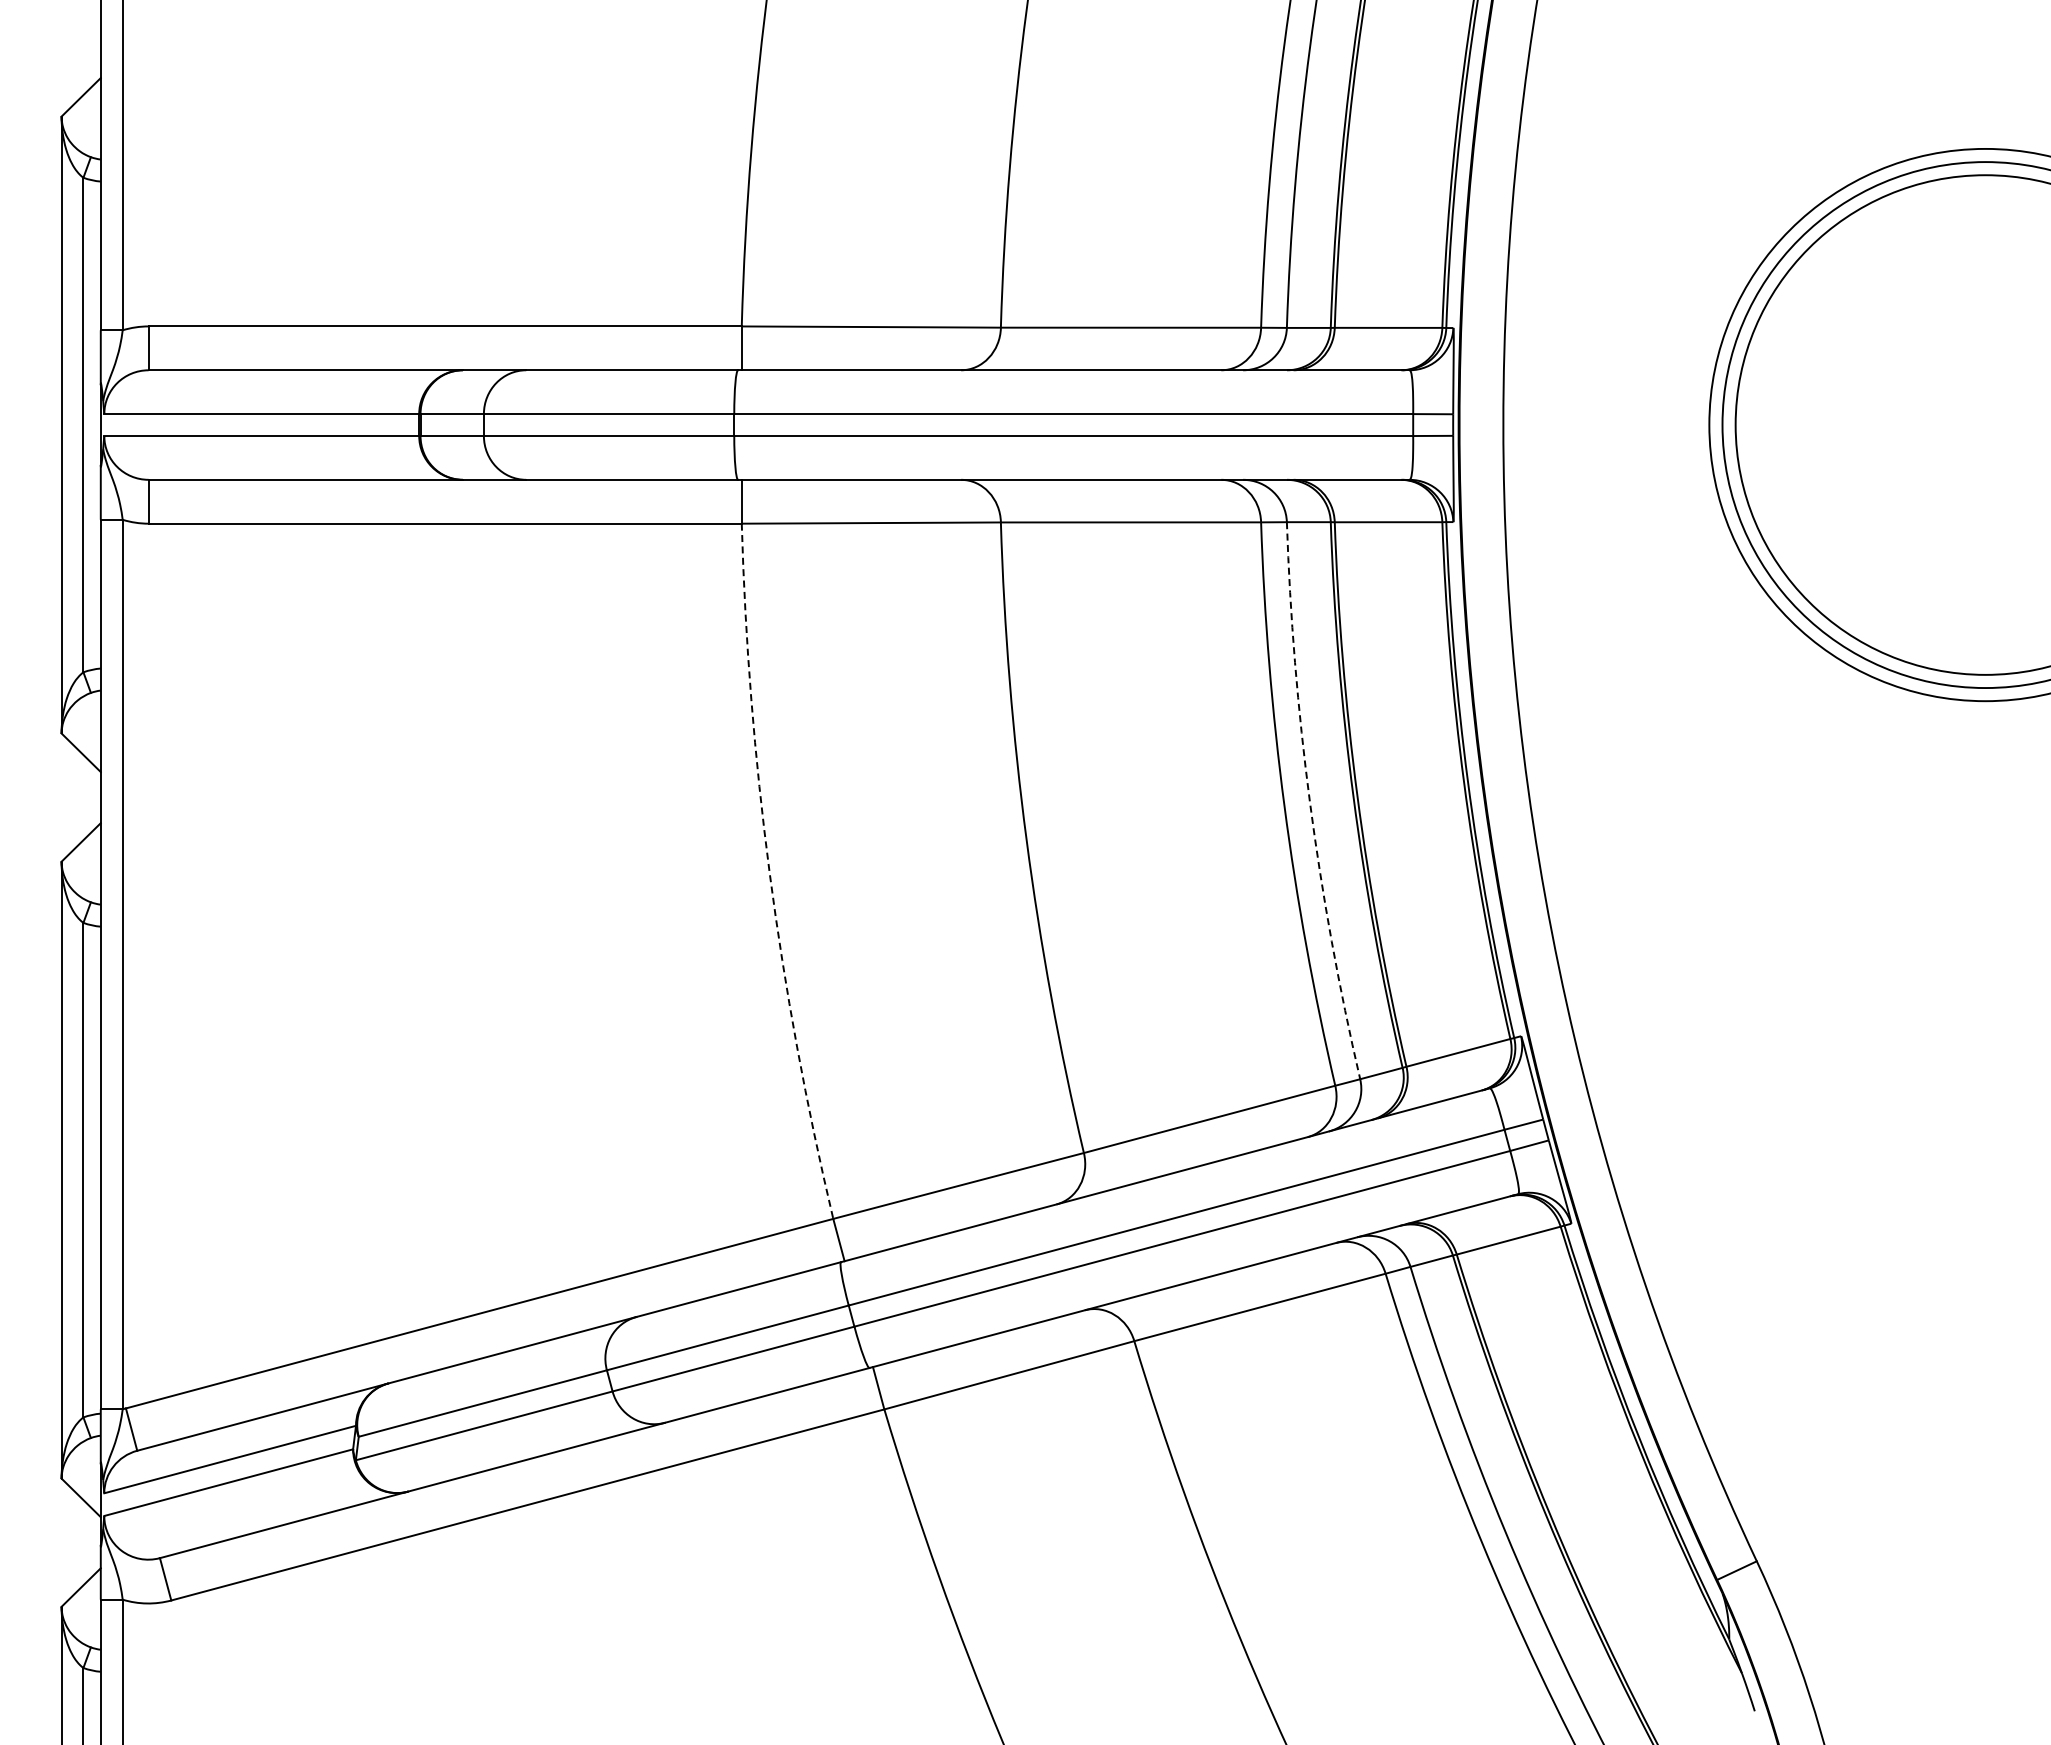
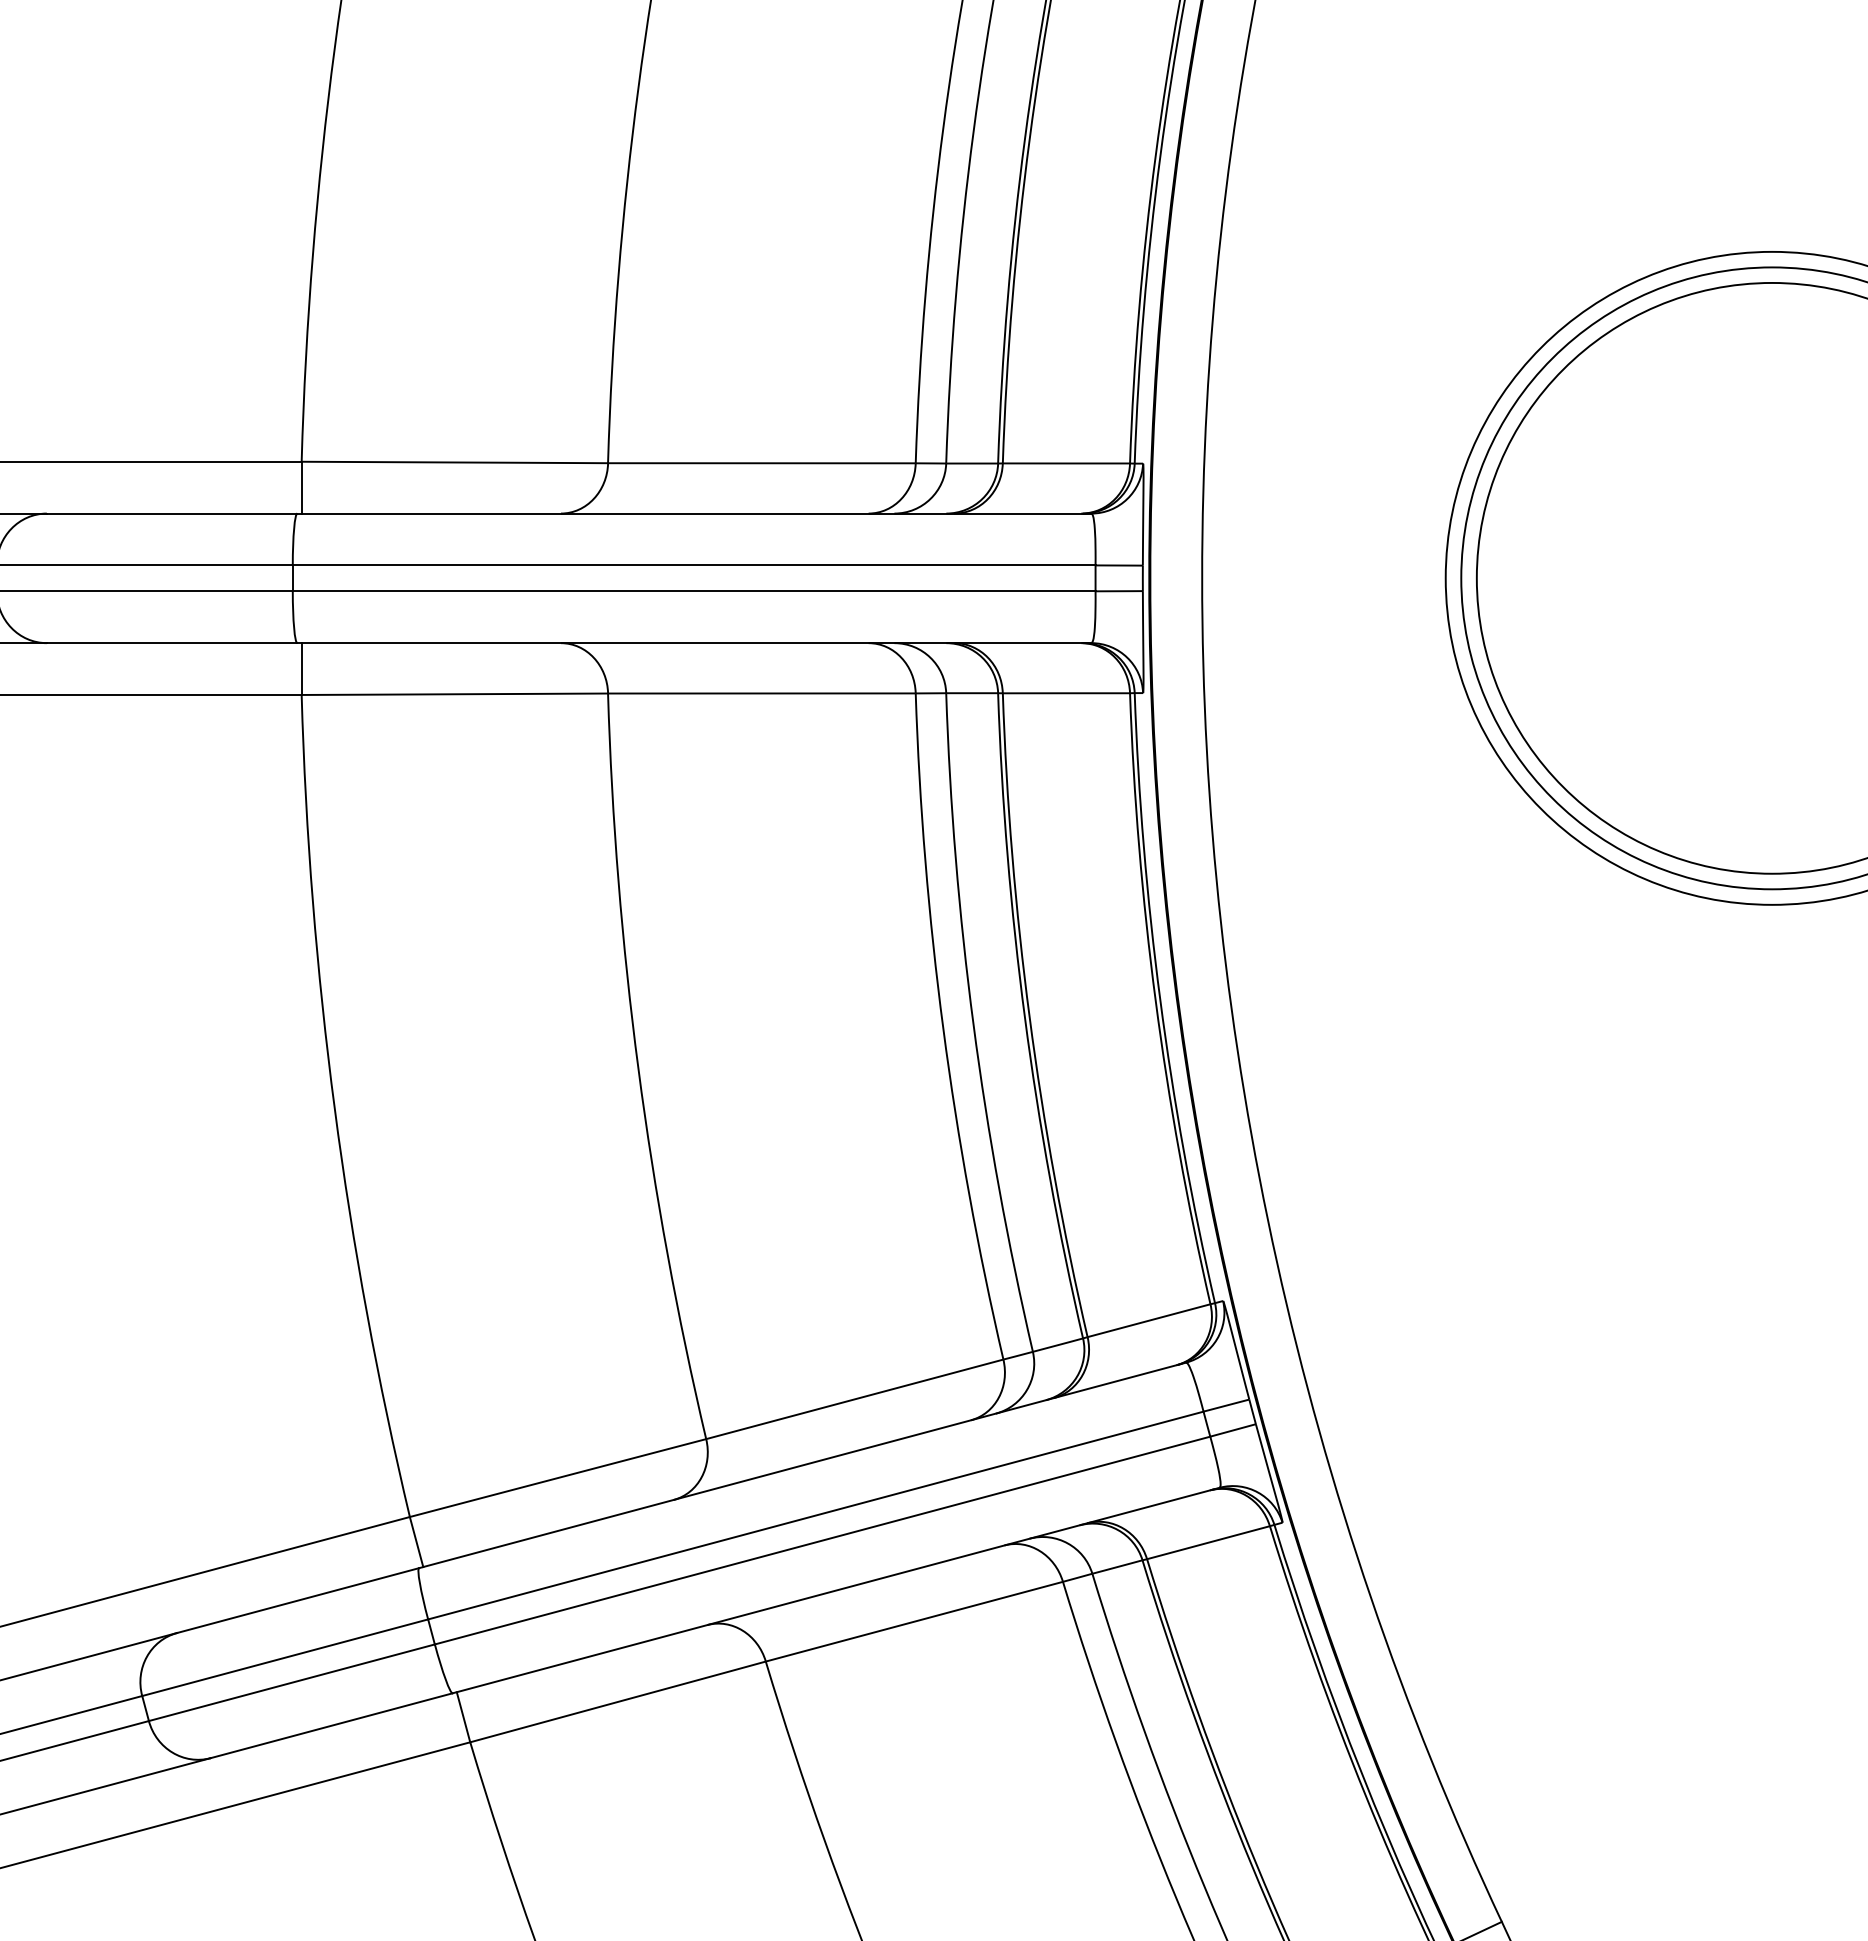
arc: (1309, 802) -> (972, 1024), dashed -> solid
arc: (769, 873) -> (334, 1108), dashed -> solid

